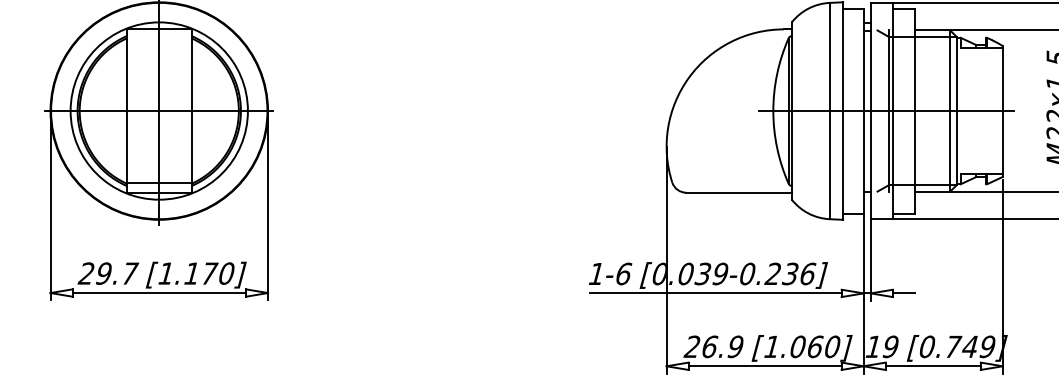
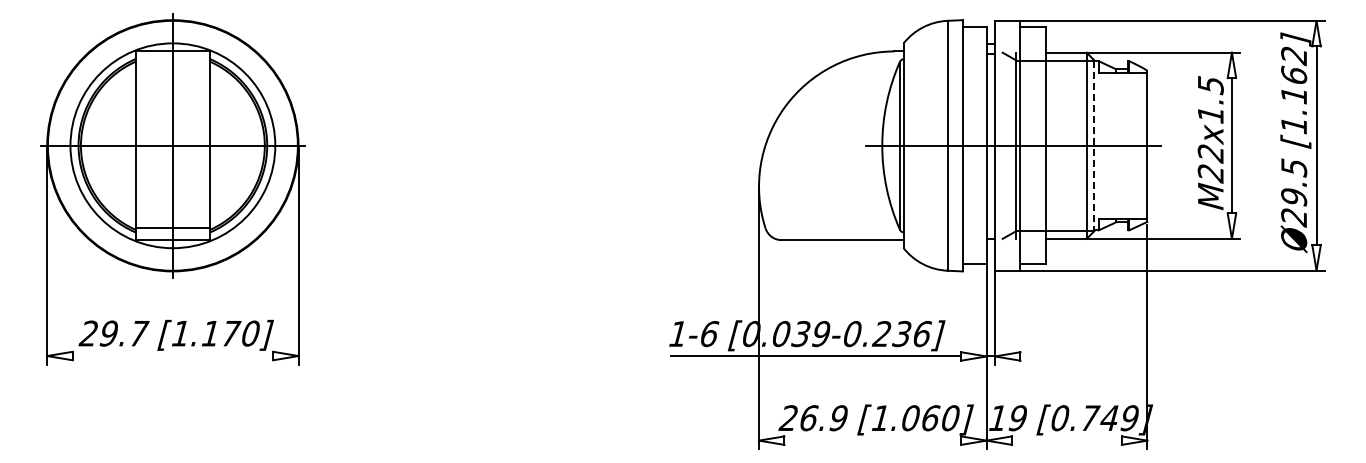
line: (957, 111) -> (1094, 146), solid -> dashed
line: (158, 293) -> (172, 356), removed
line: (903, 293) -> (1032, 356), removed
line: (764, 366) -> (872, 440), removed
line: (932, 366) -> (1066, 440), removed

